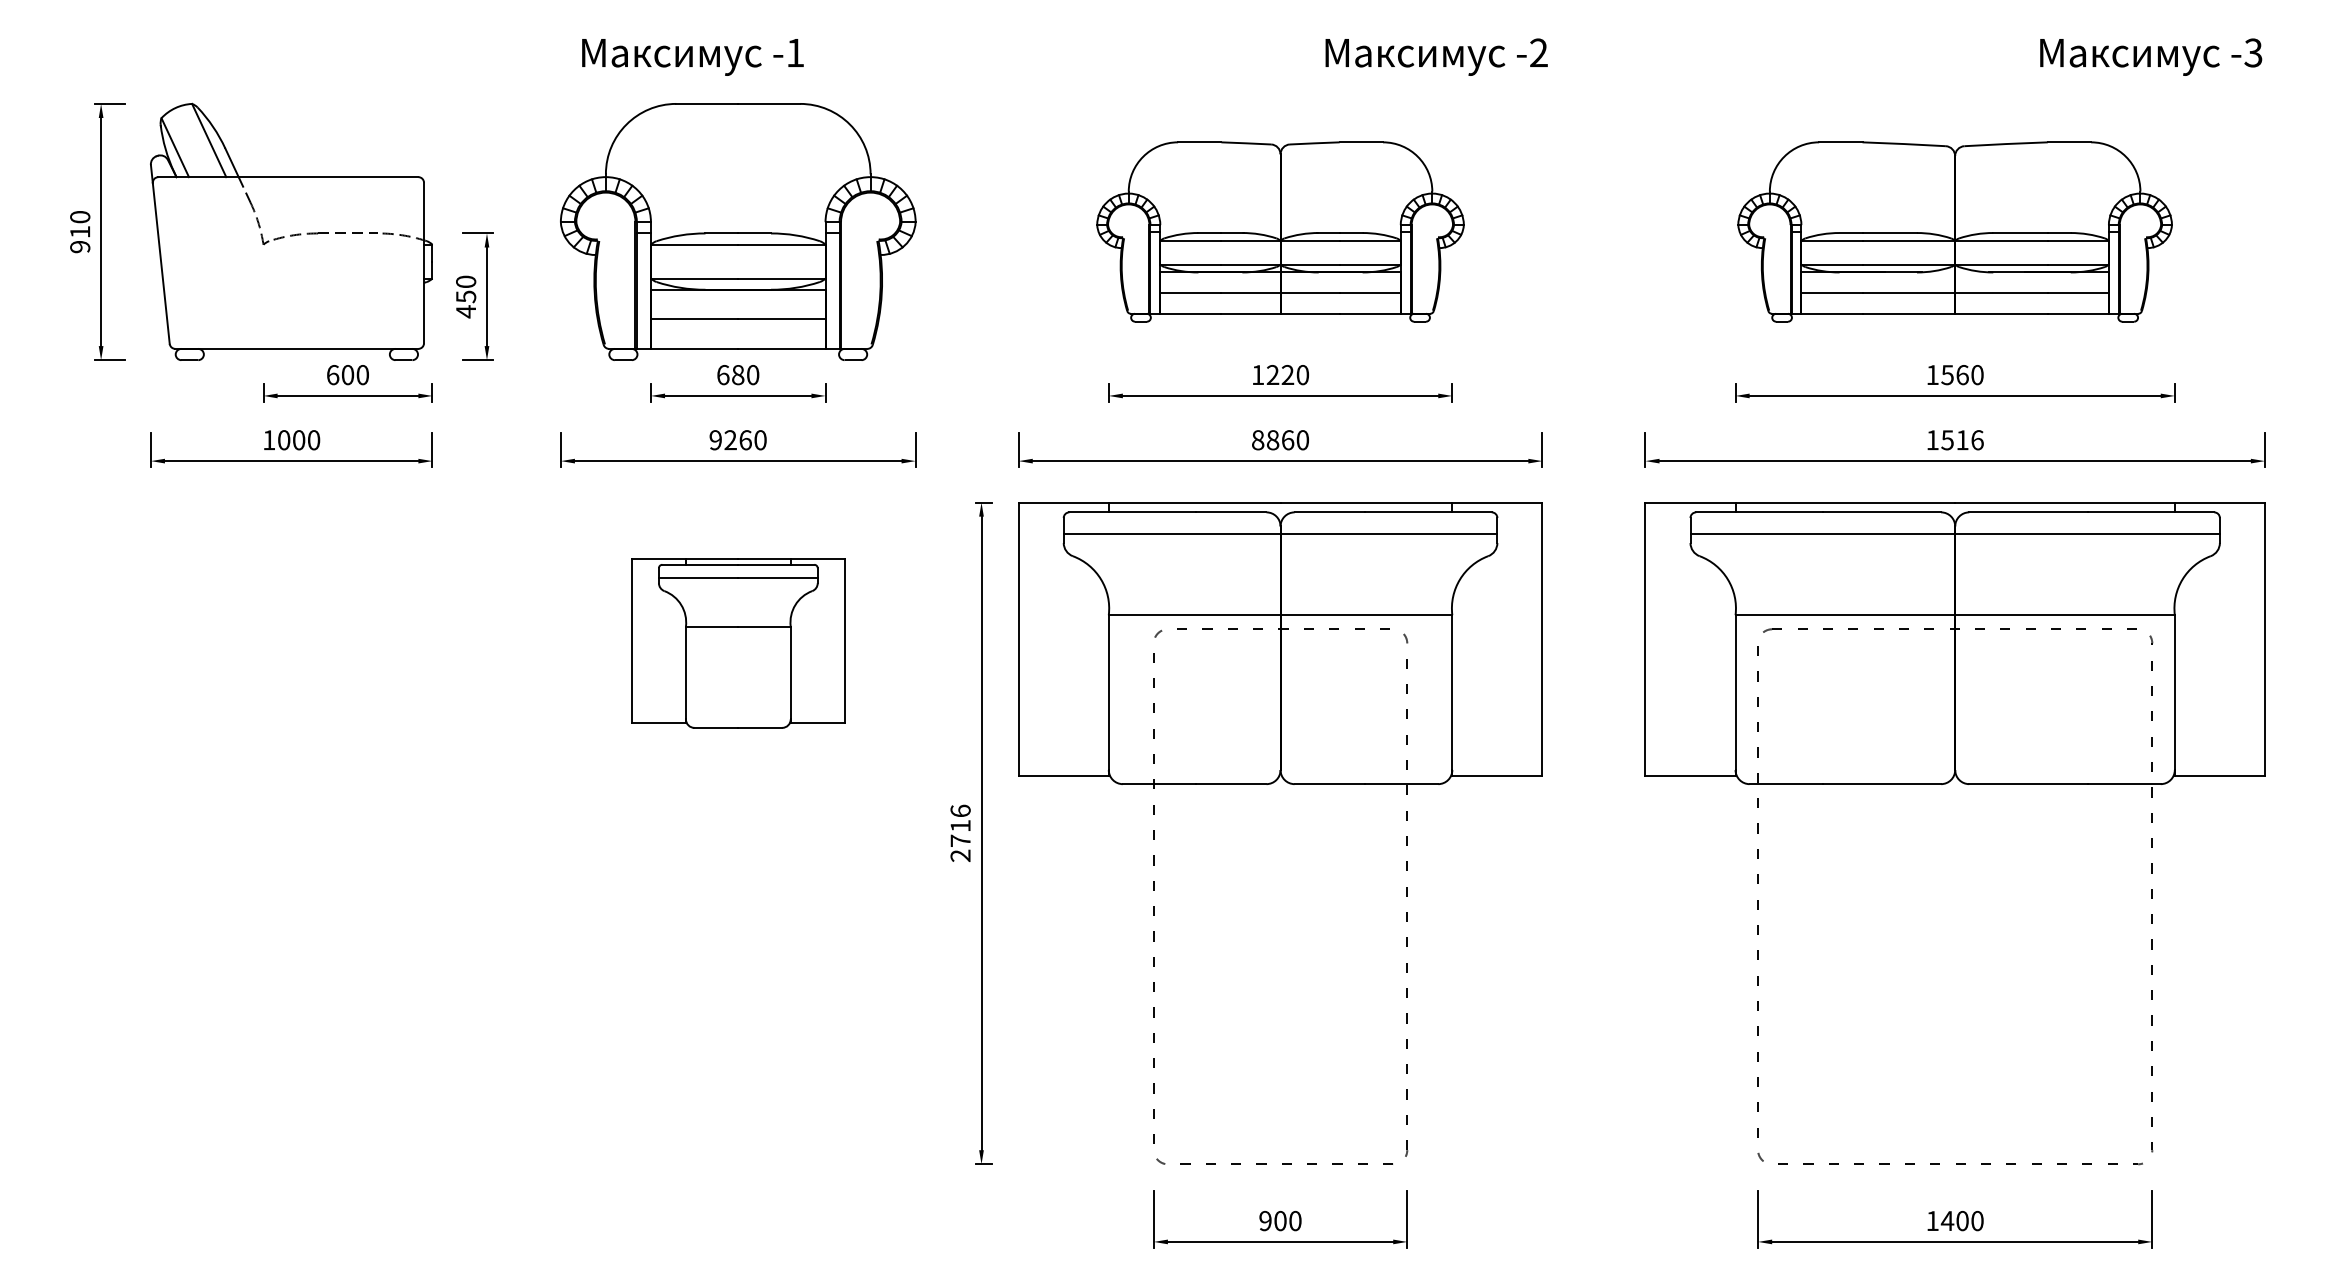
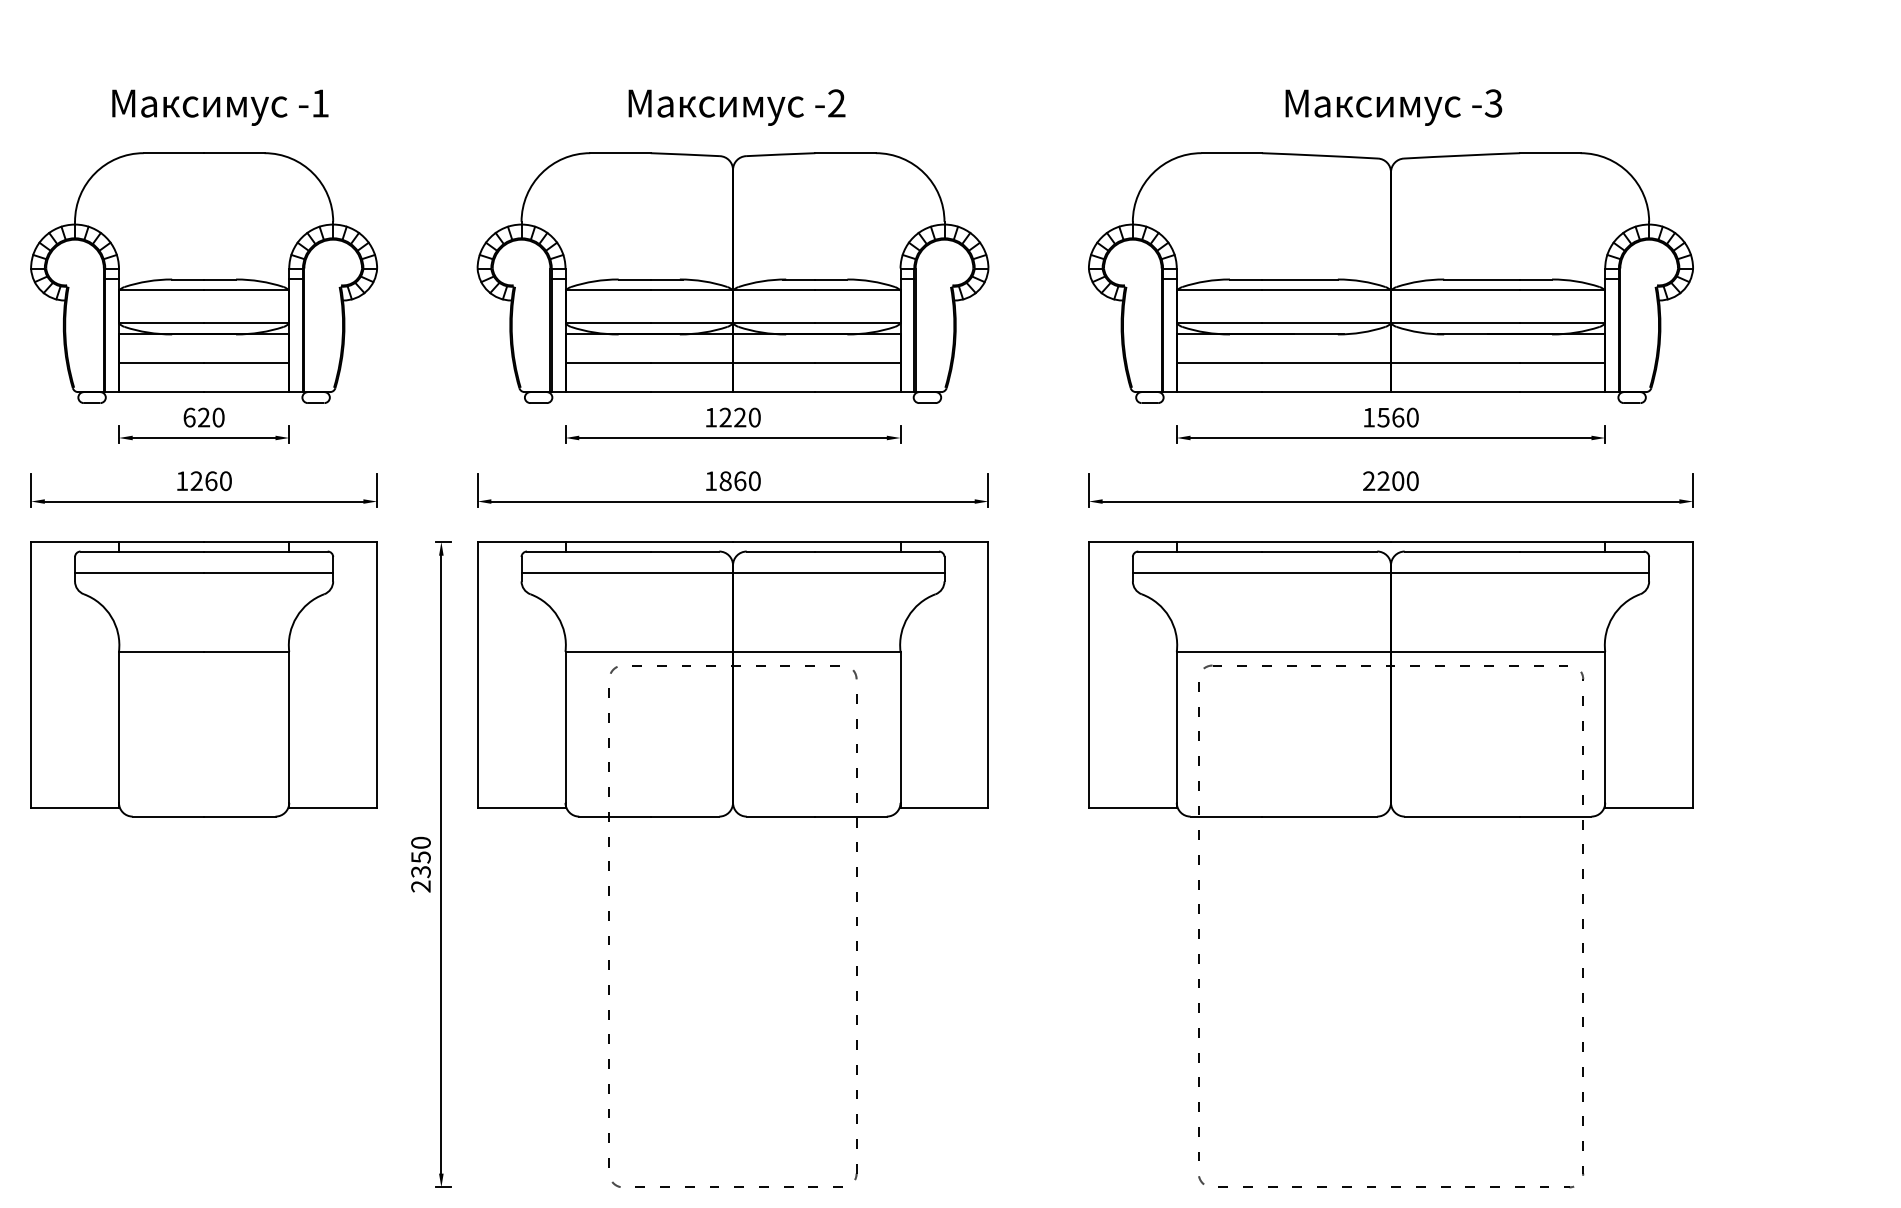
text: (1436, 56) -> (736, 106), moved
text: (2151, 56) -> (1394, 106), moved
text: (692, 57) -> (219, 107), moved
part: (1280, 231) -> (732, 277), size x1.43
part: (1954, 231) -> (1390, 277), size x1.43
text: (738, 375) -> (204, 418), 680 -> 620
text: (715, 440) -> (181, 481), 9260 -> 1260
text: (1258, 440) -> (711, 481), 8860 -> 1860
text: (1954, 440) -> (1390, 481), 1516 -> 2200
part: (738, 643) -> (204, 679), size x1.67
text: (960, 825) -> (420, 856), 2716 -> 2350

